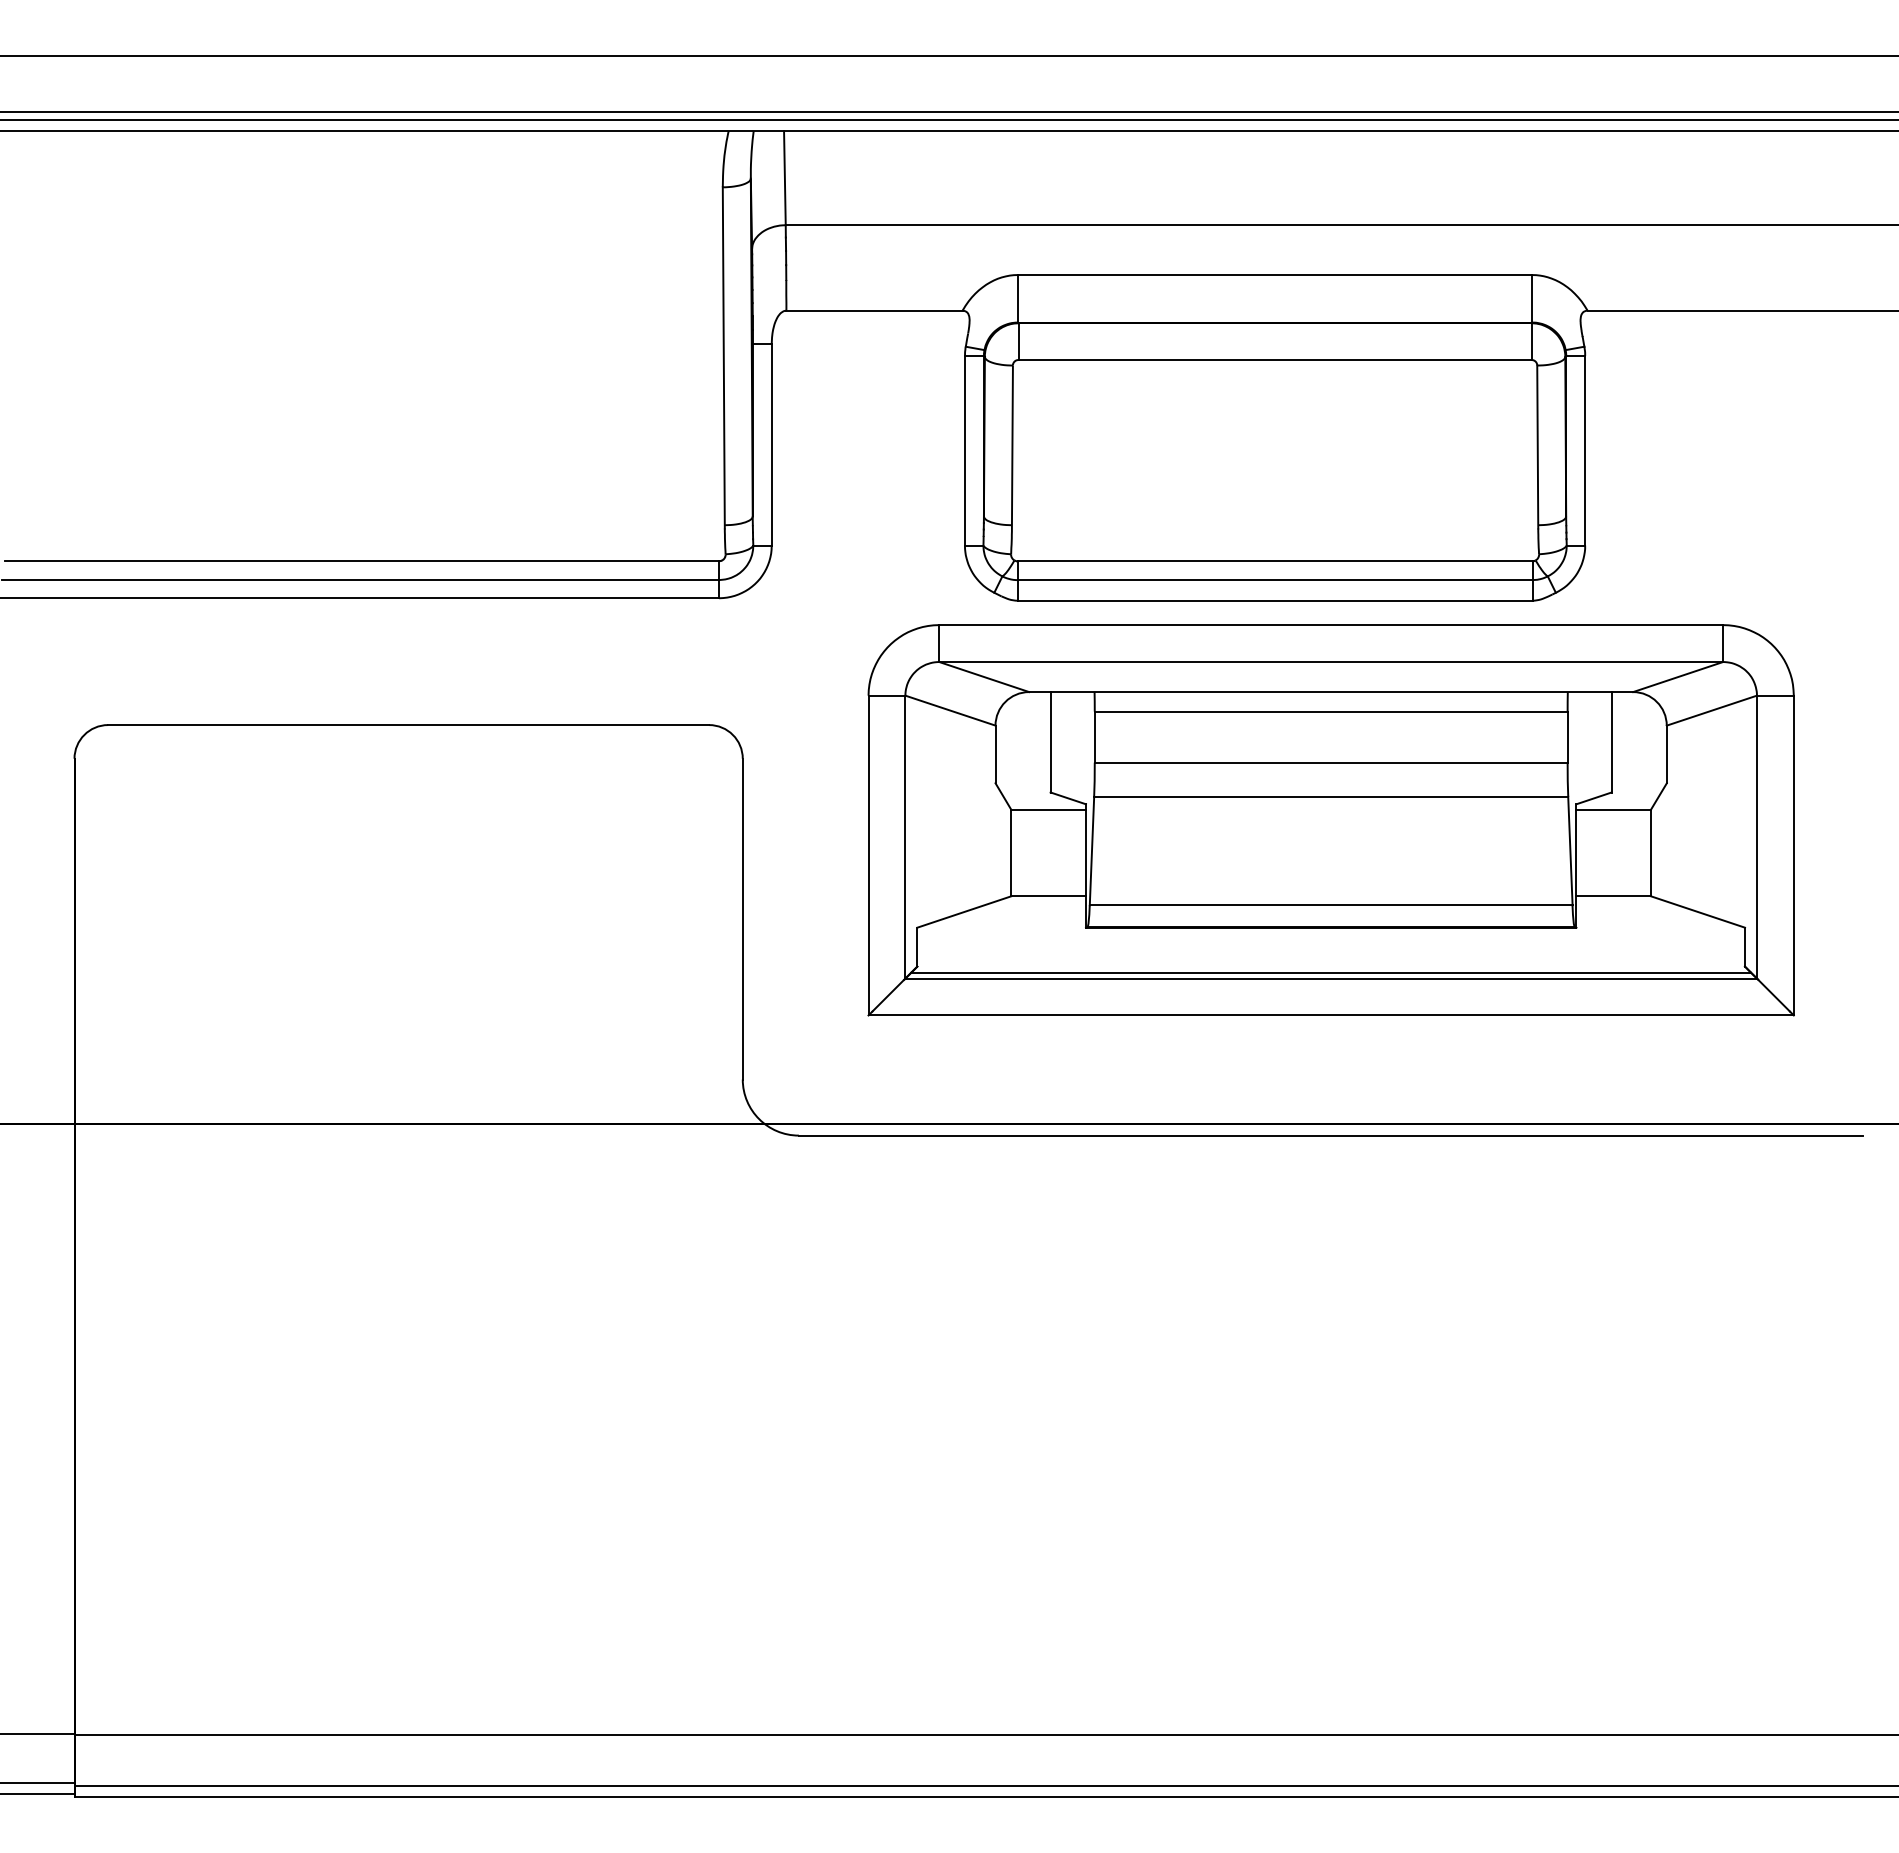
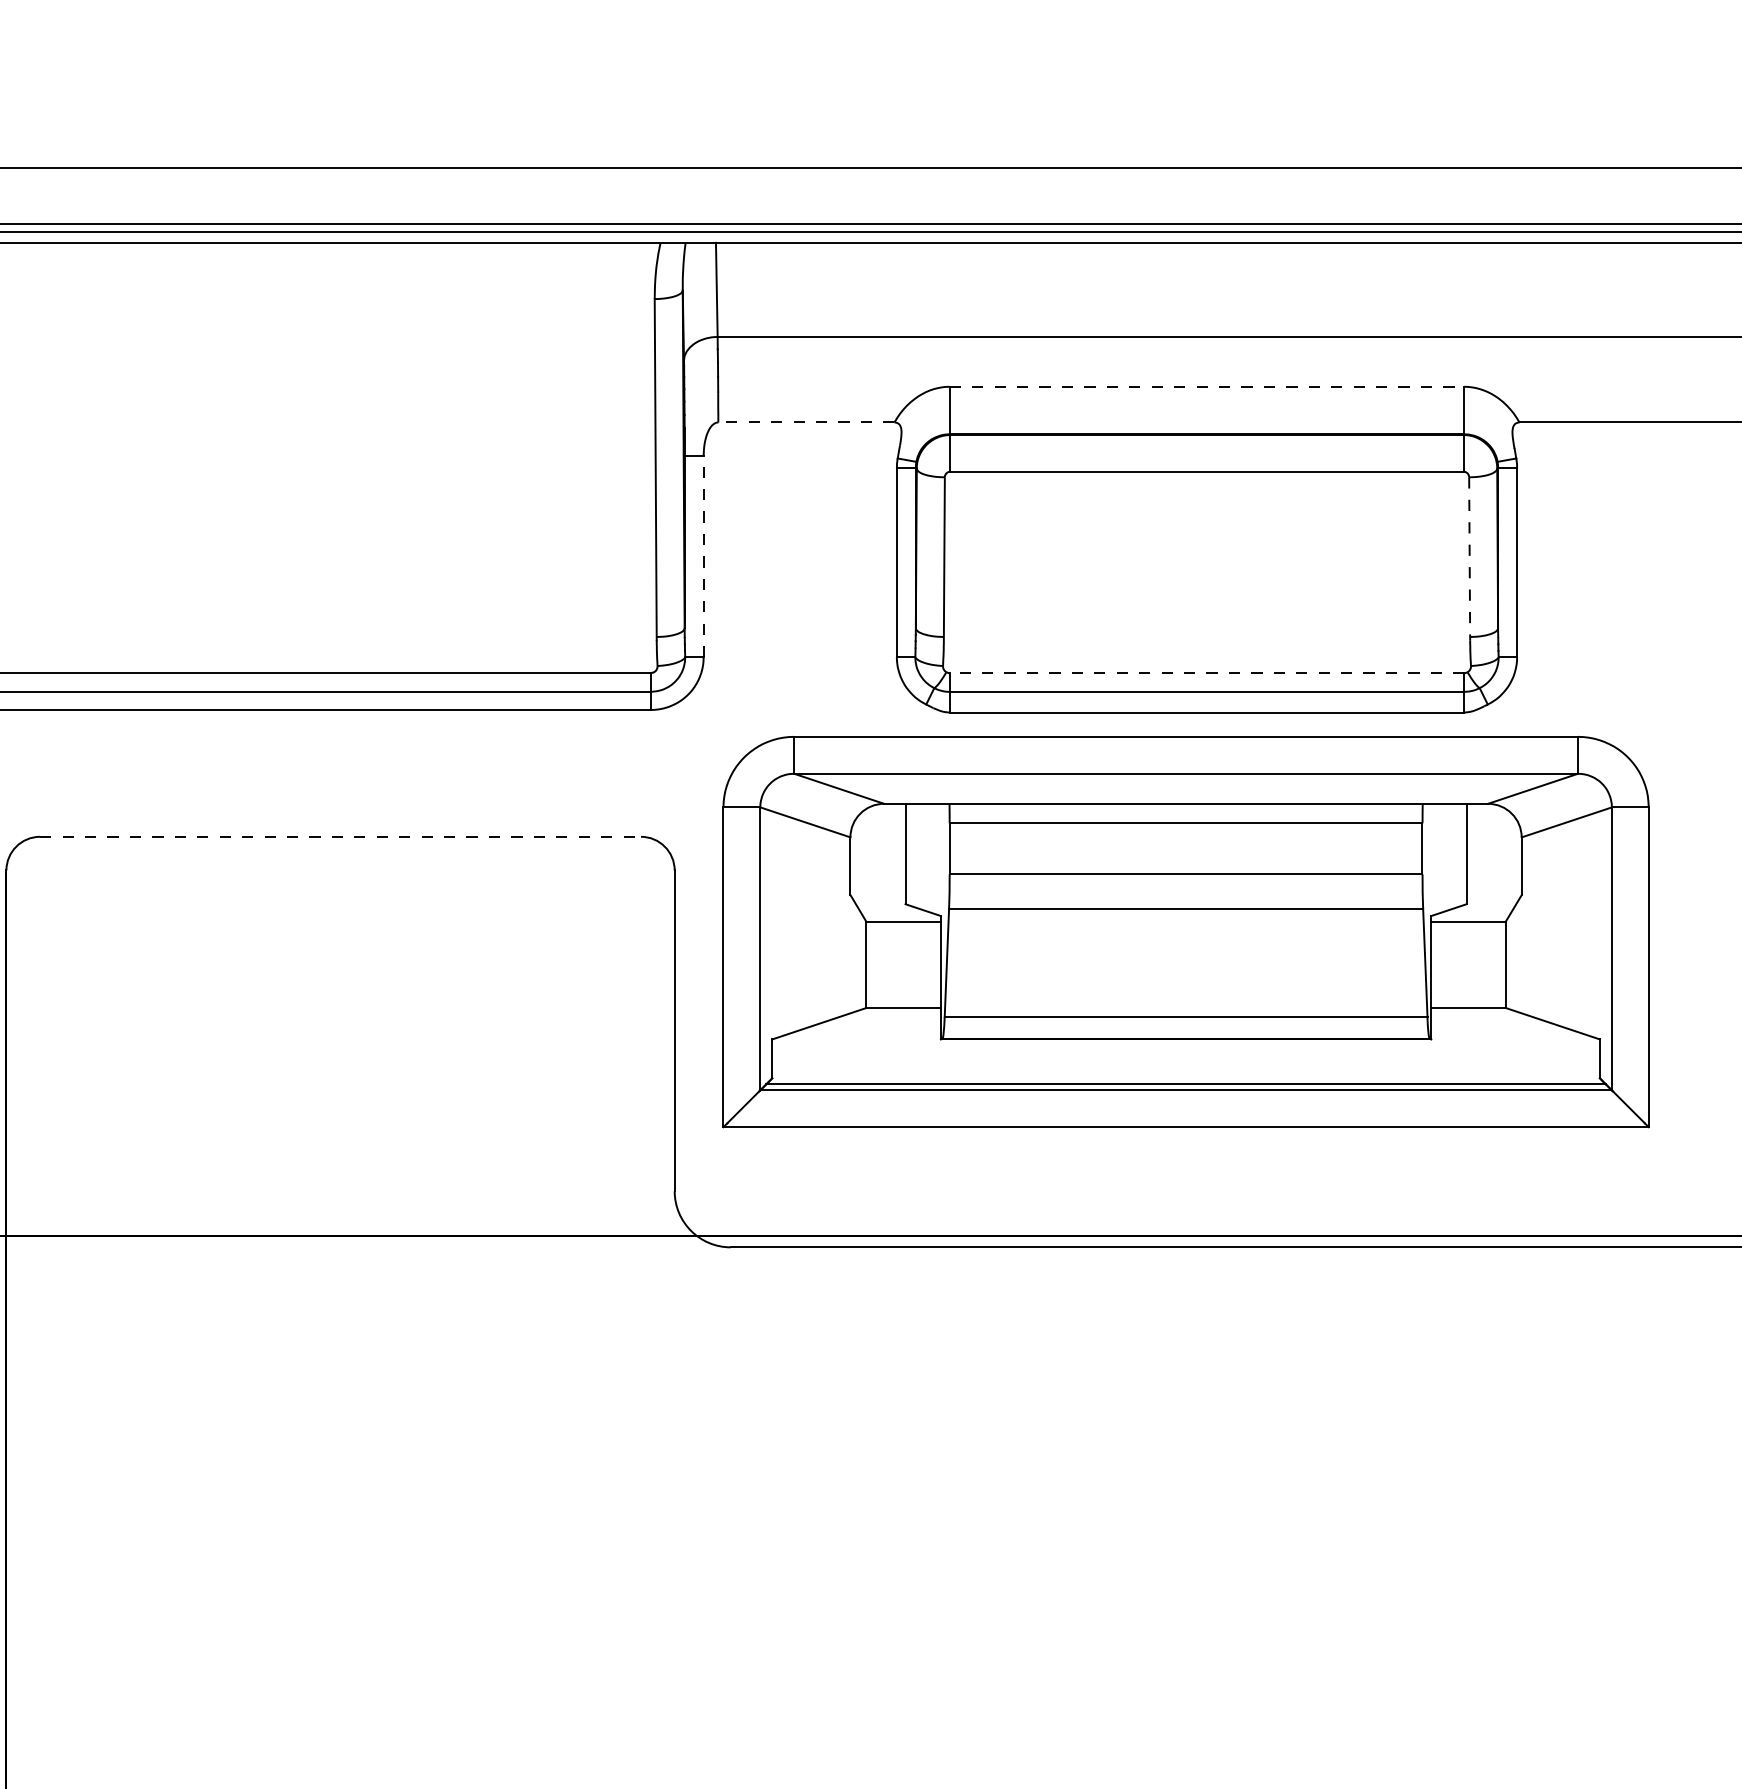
line: (1275, 275) -> (1207, 387), solid -> dashed
line: (873, 310) -> (805, 422), solid -> dashed
line: (771, 444) -> (703, 556), solid -> dashed
line: (1537, 447) -> (1469, 559), solid -> dashed
line: (1274, 561) -> (1206, 673), solid -> dashed
line: (409, 725) -> (341, 837), solid -> dashed
part: (1330, 820) -> (1185, 932), moved

